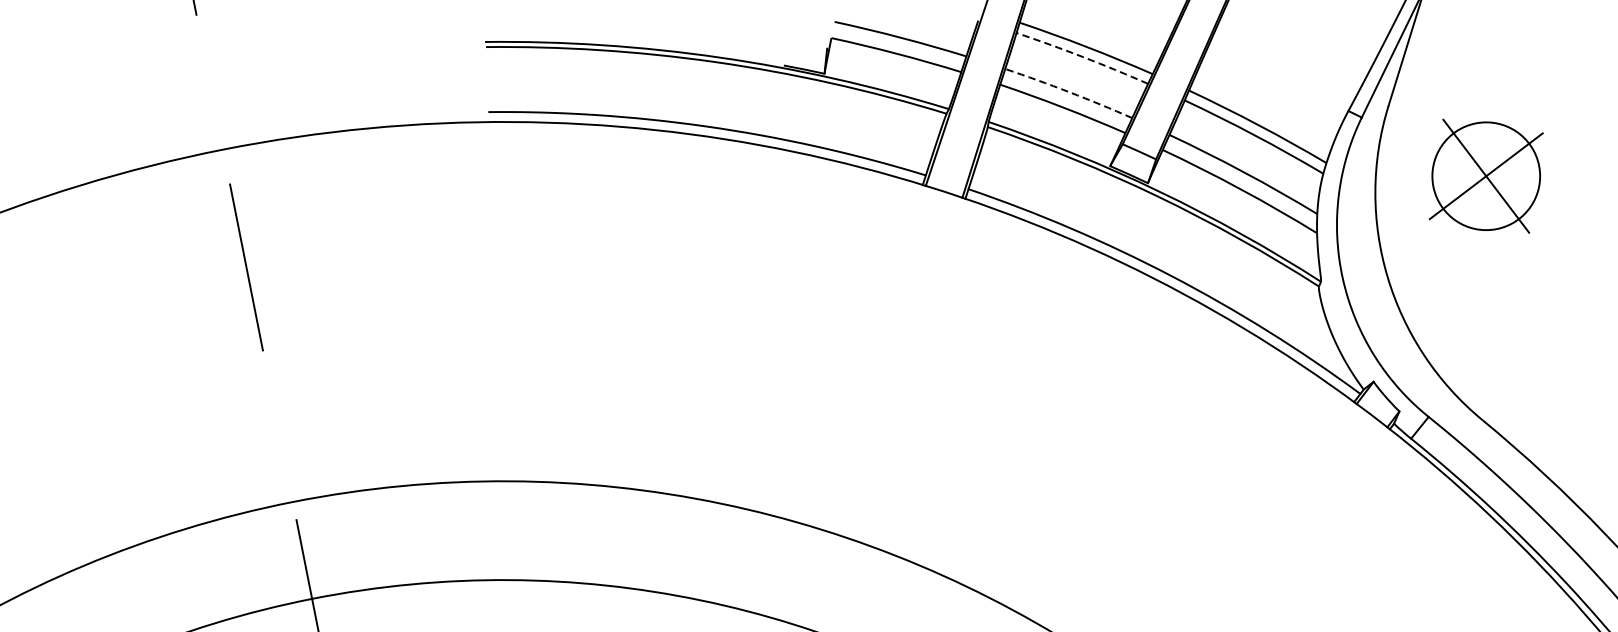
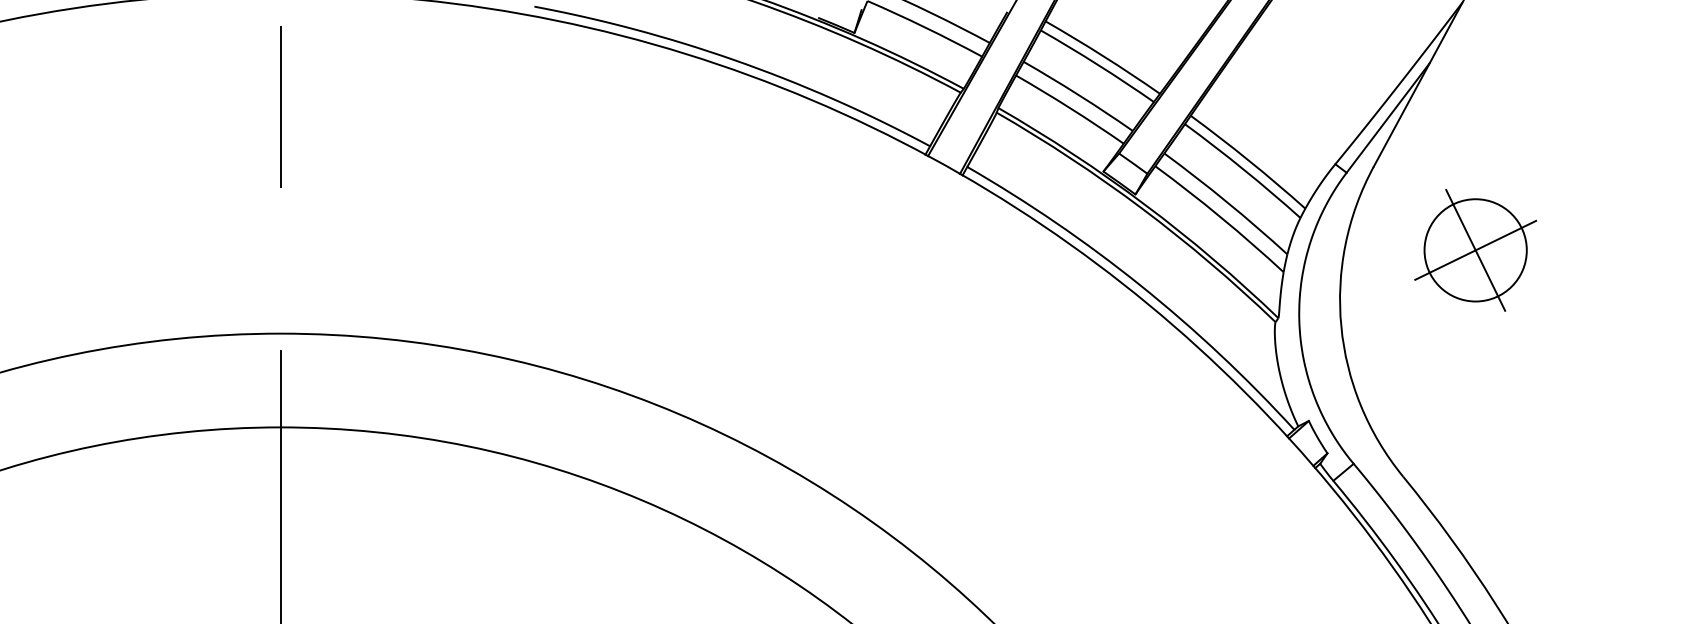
arc: (1083, 57) -> (1098, 65), dashed -> solid
arc: (1069, 92) -> (1079, 95), dashed -> solid
part: (1485, 175) -> (1475, 249), moved

